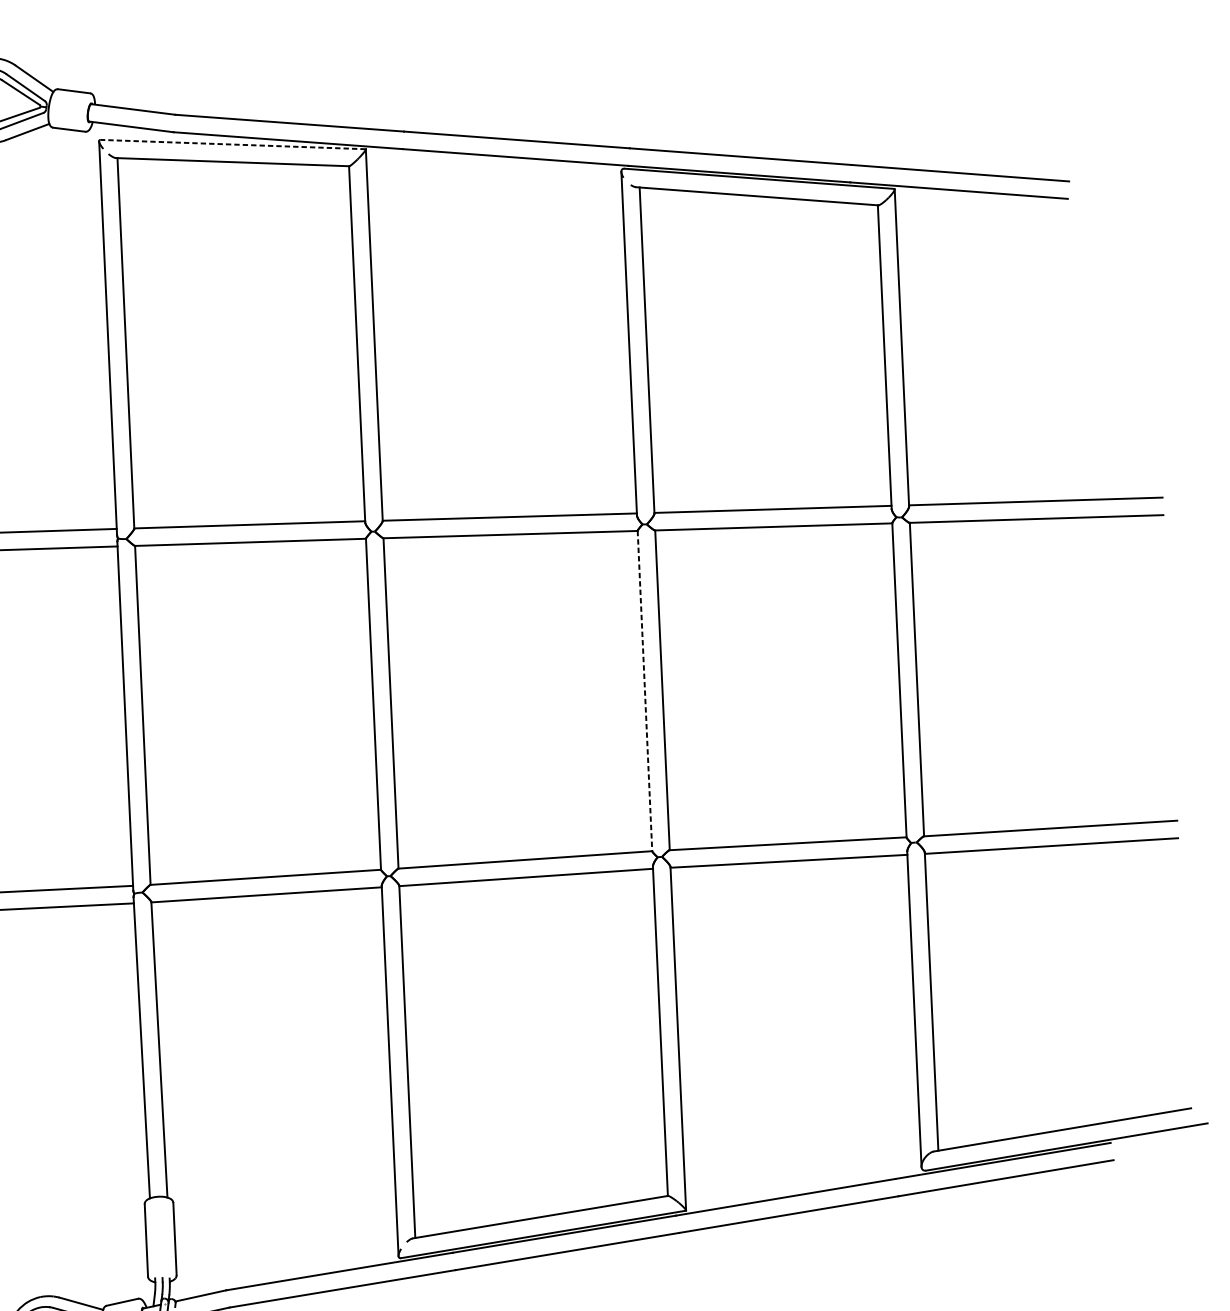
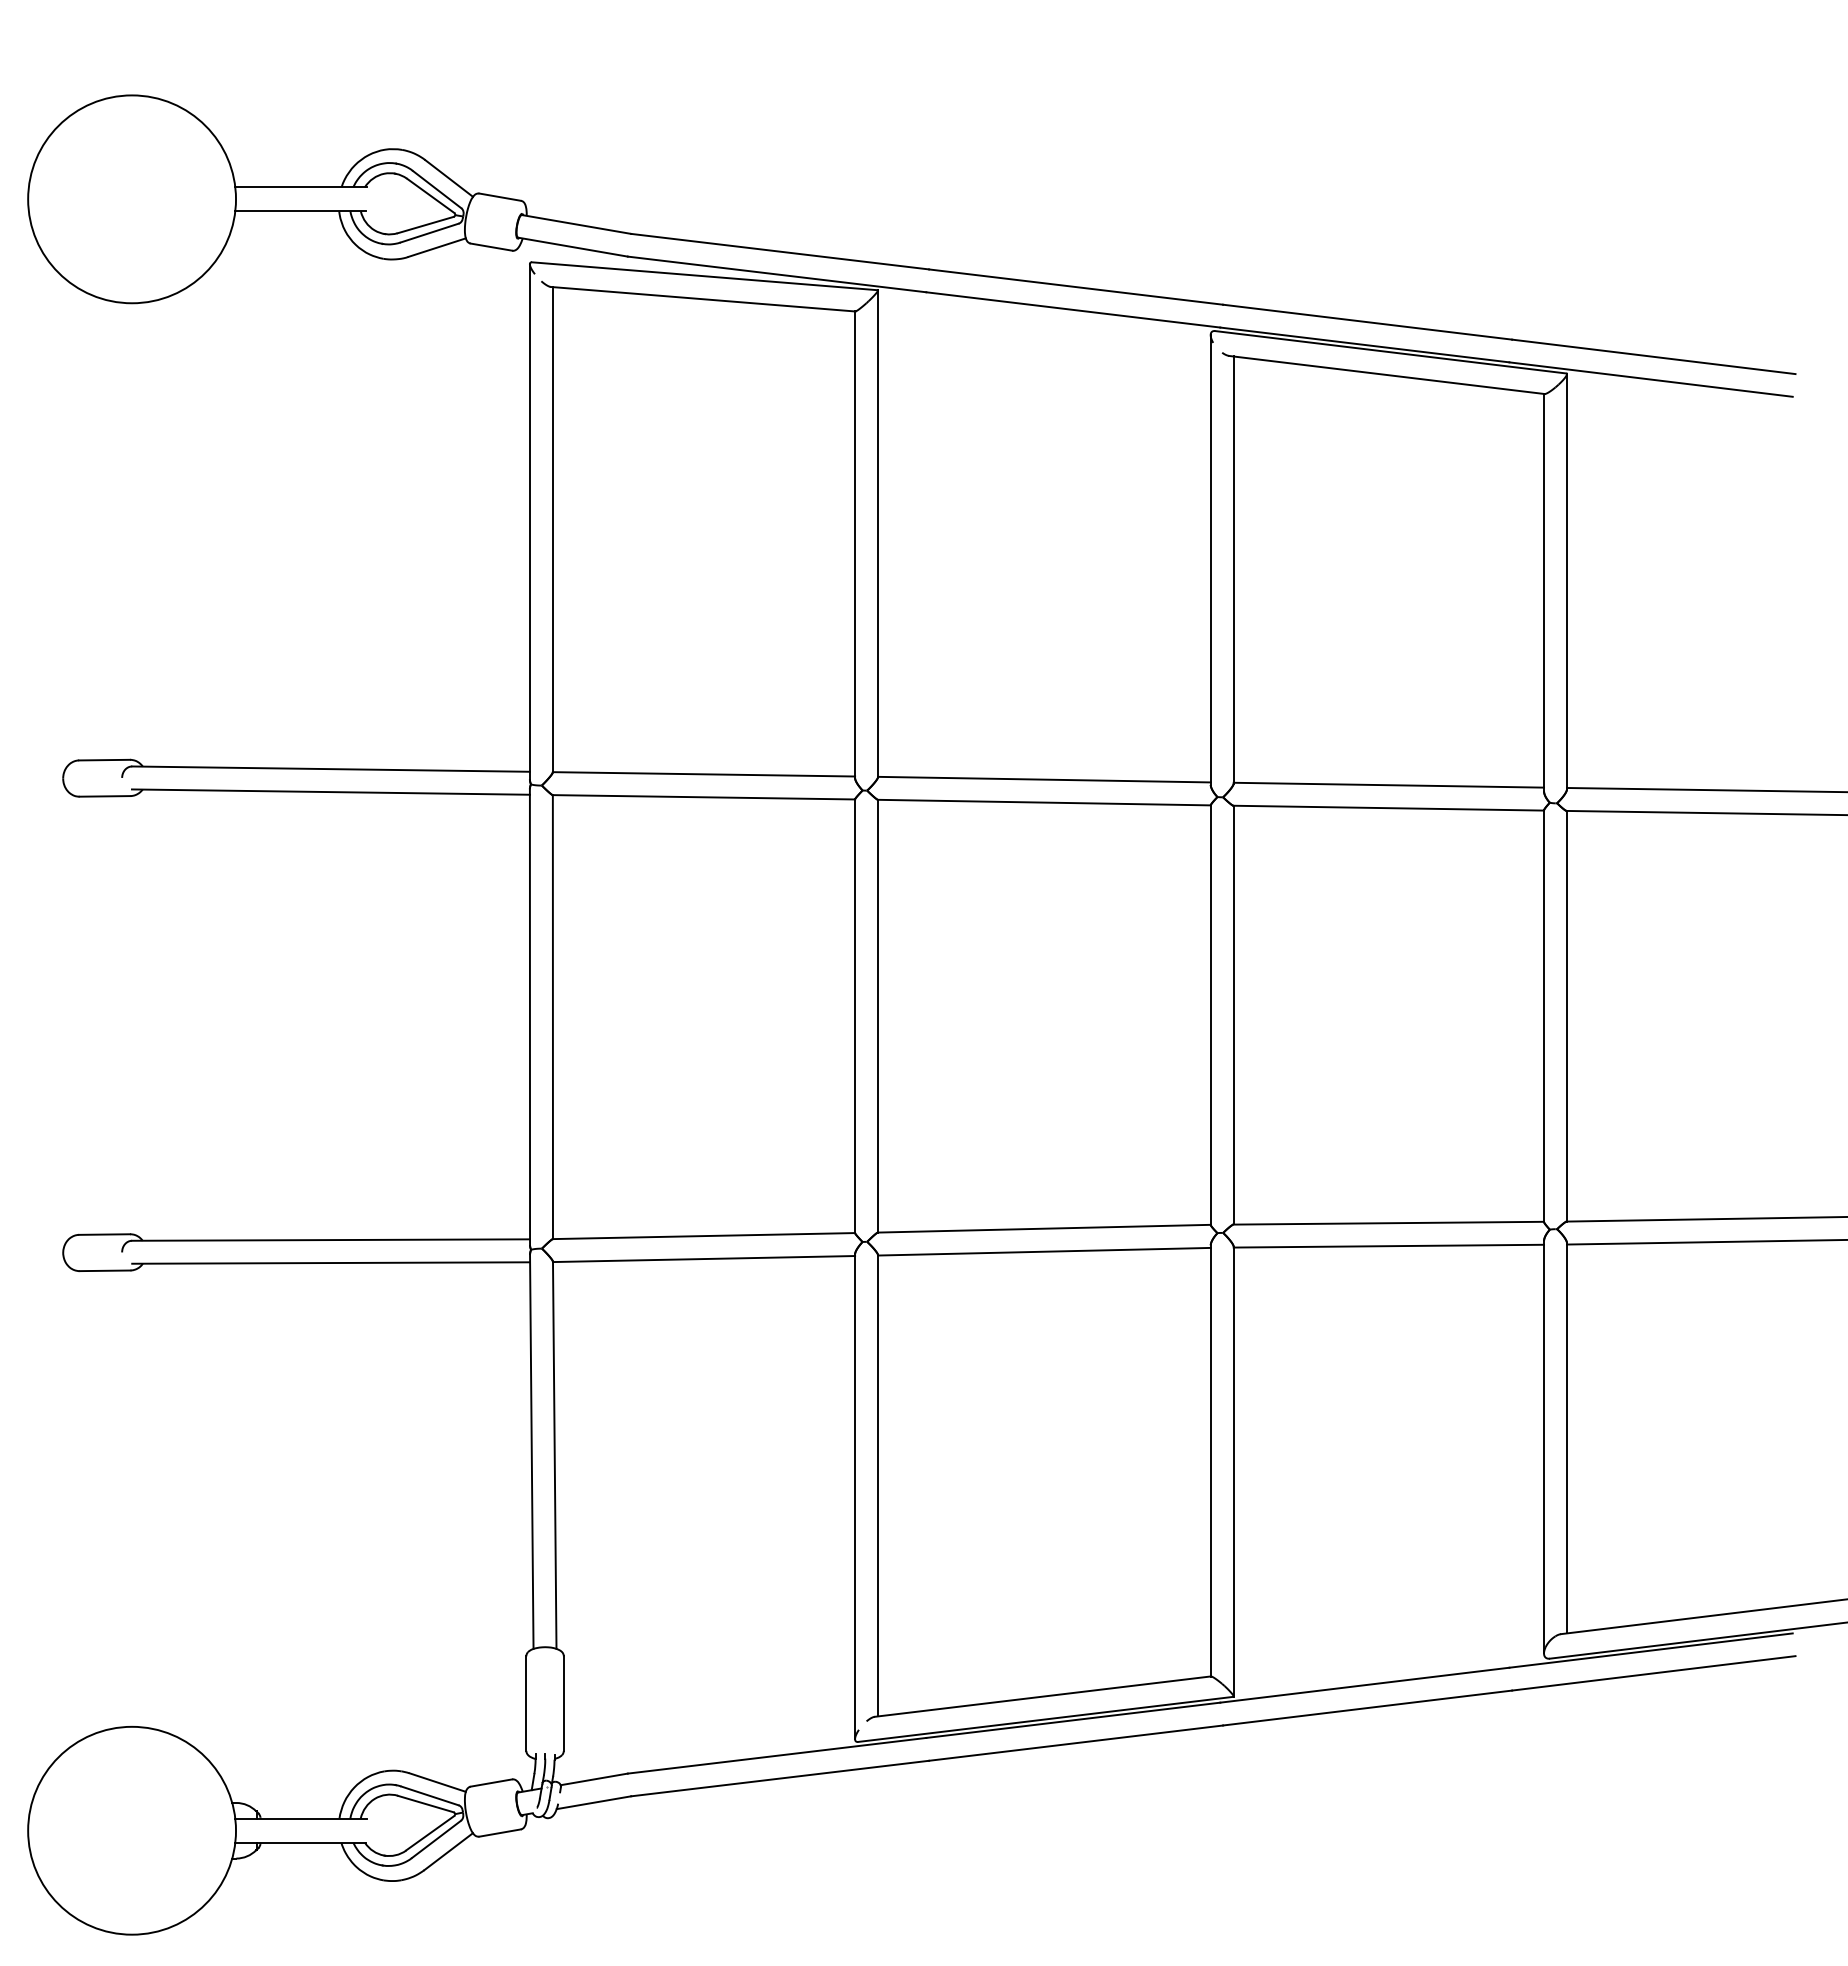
line: (232, 144) -> (704, 276), dashed -> solid
line: (644, 691) -> (1210, 1015), dashed -> solid

